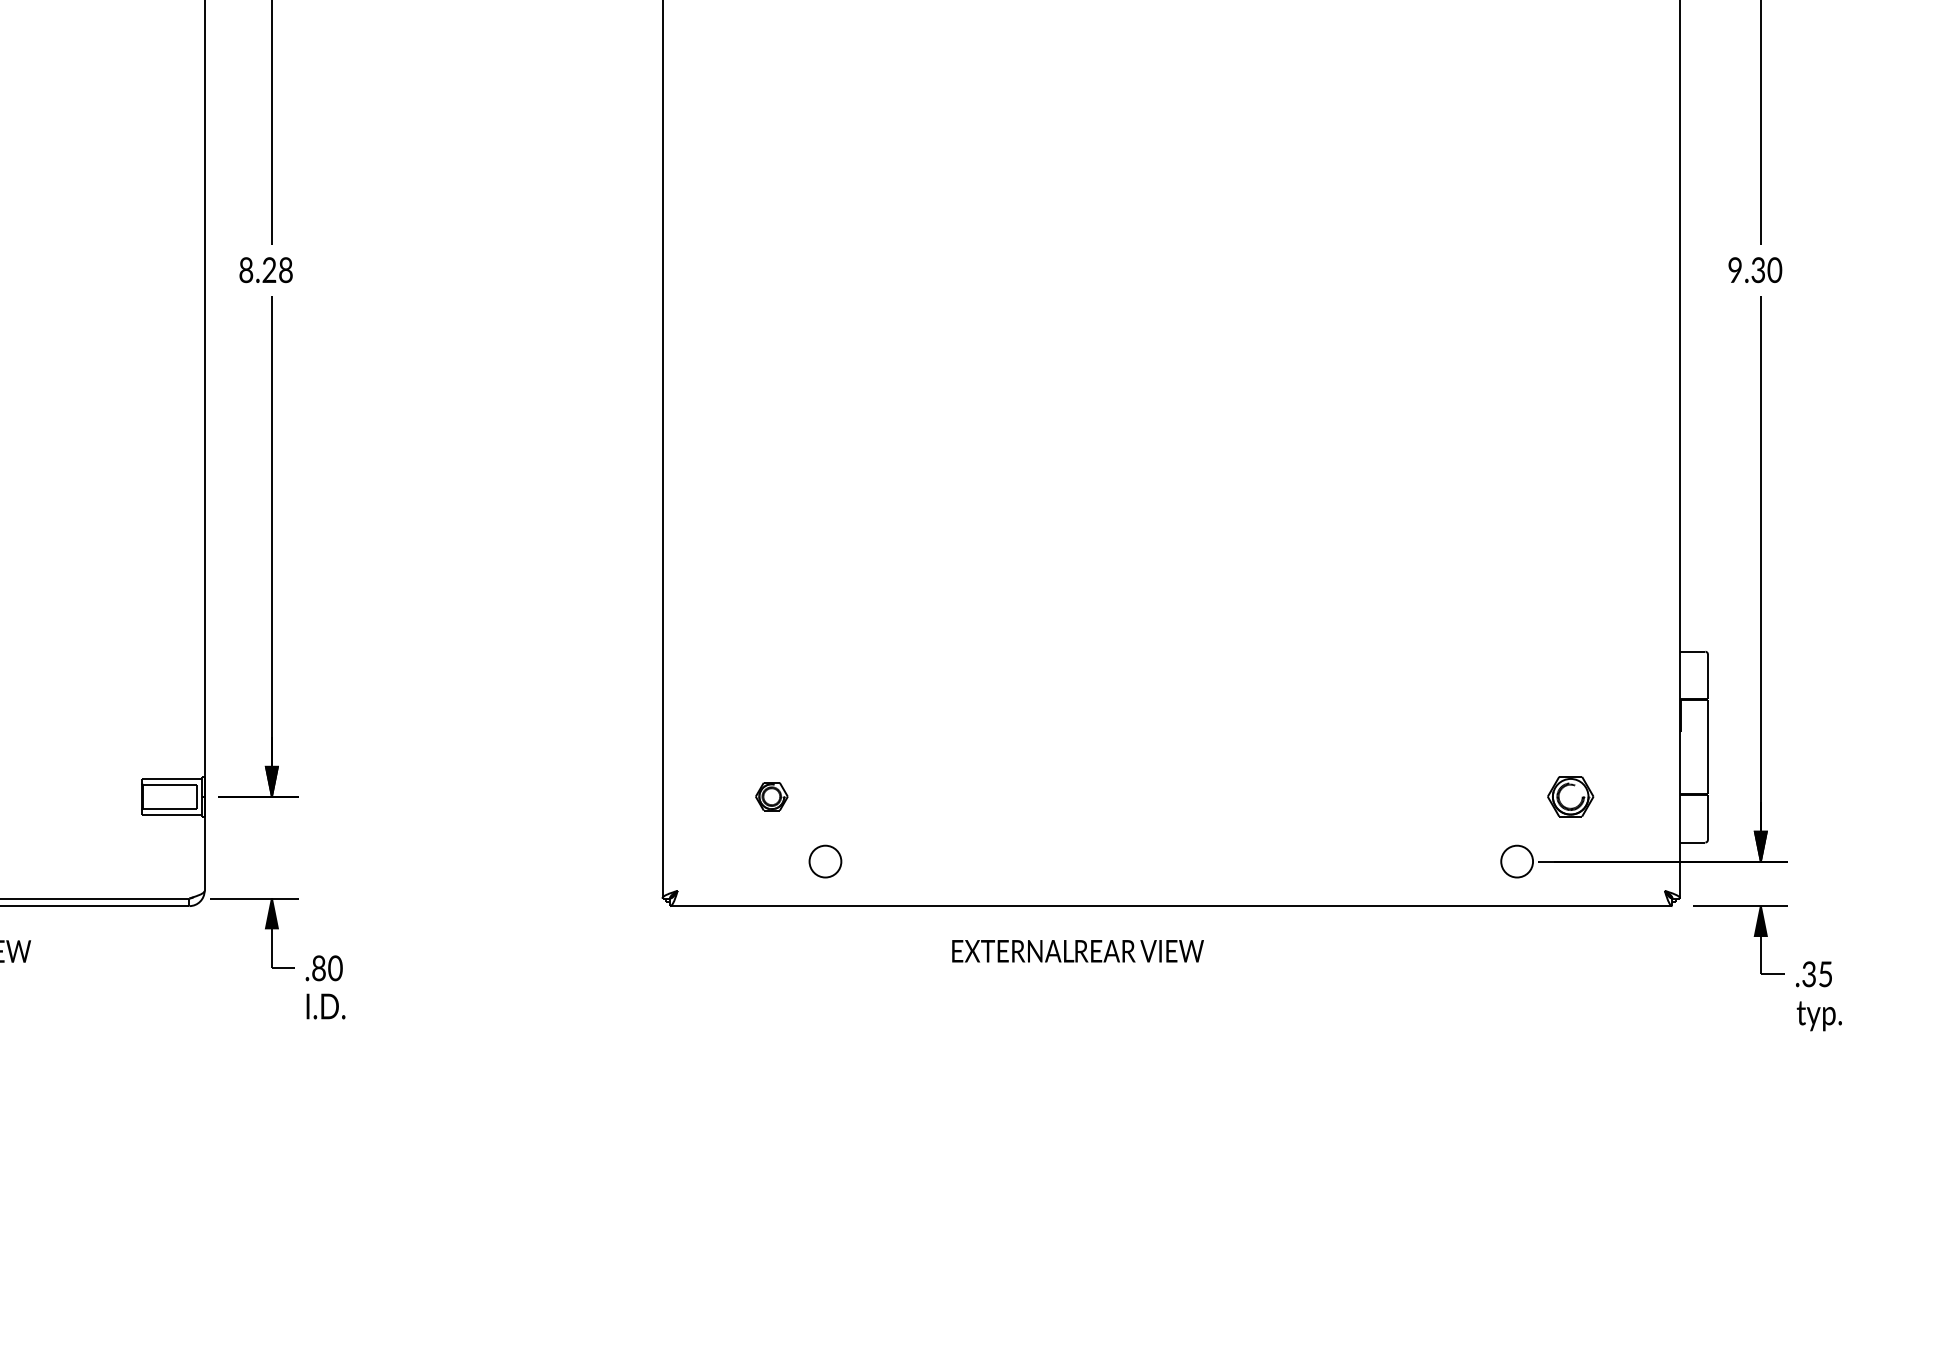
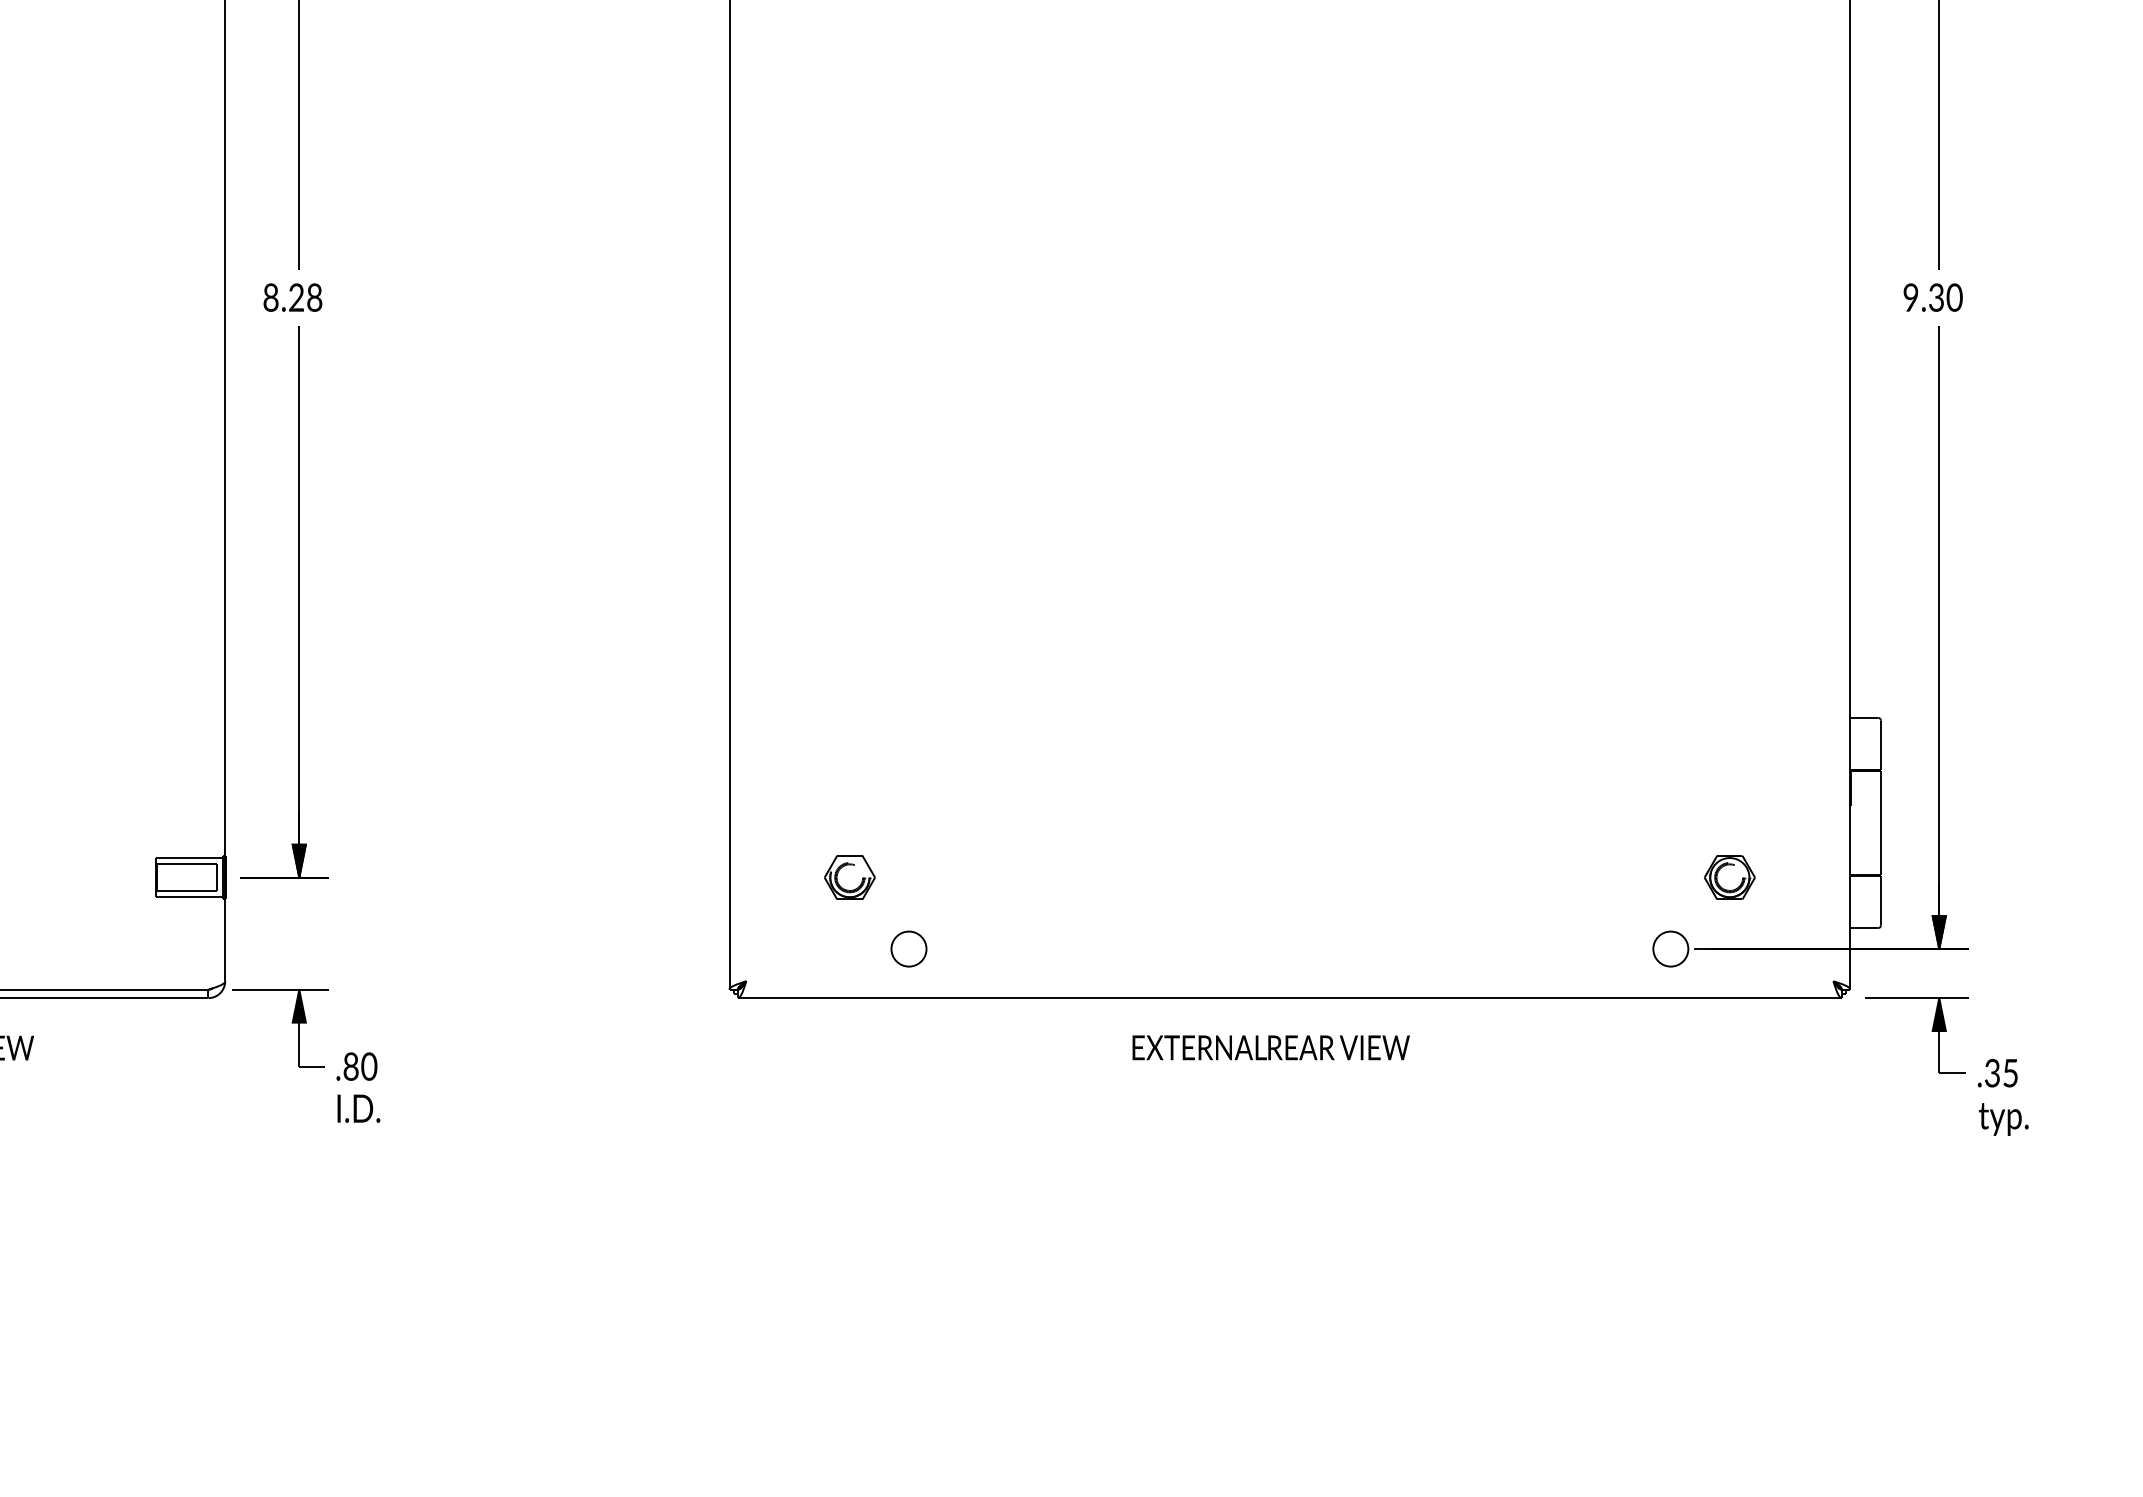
part: (771, 796) -> (849, 877), size x1.43
text: (1077, 950) -> (1270, 1047), moved

